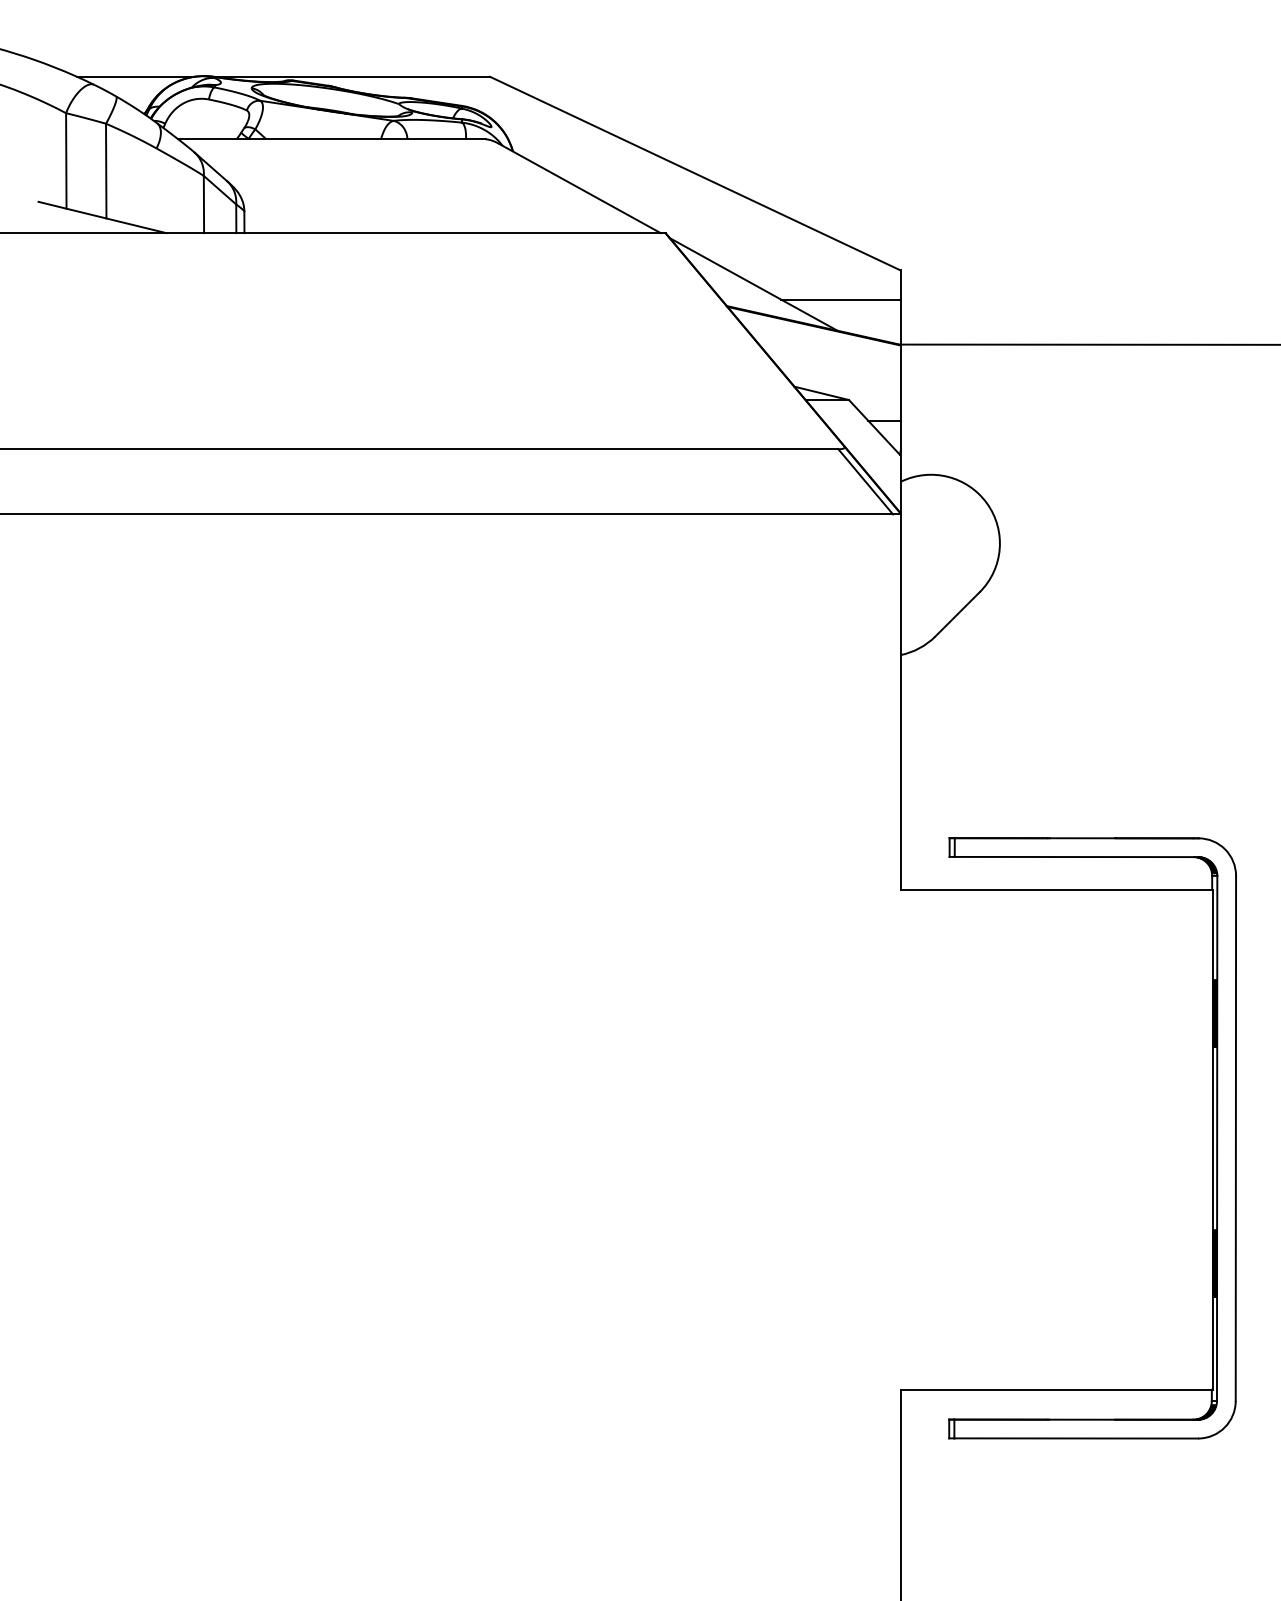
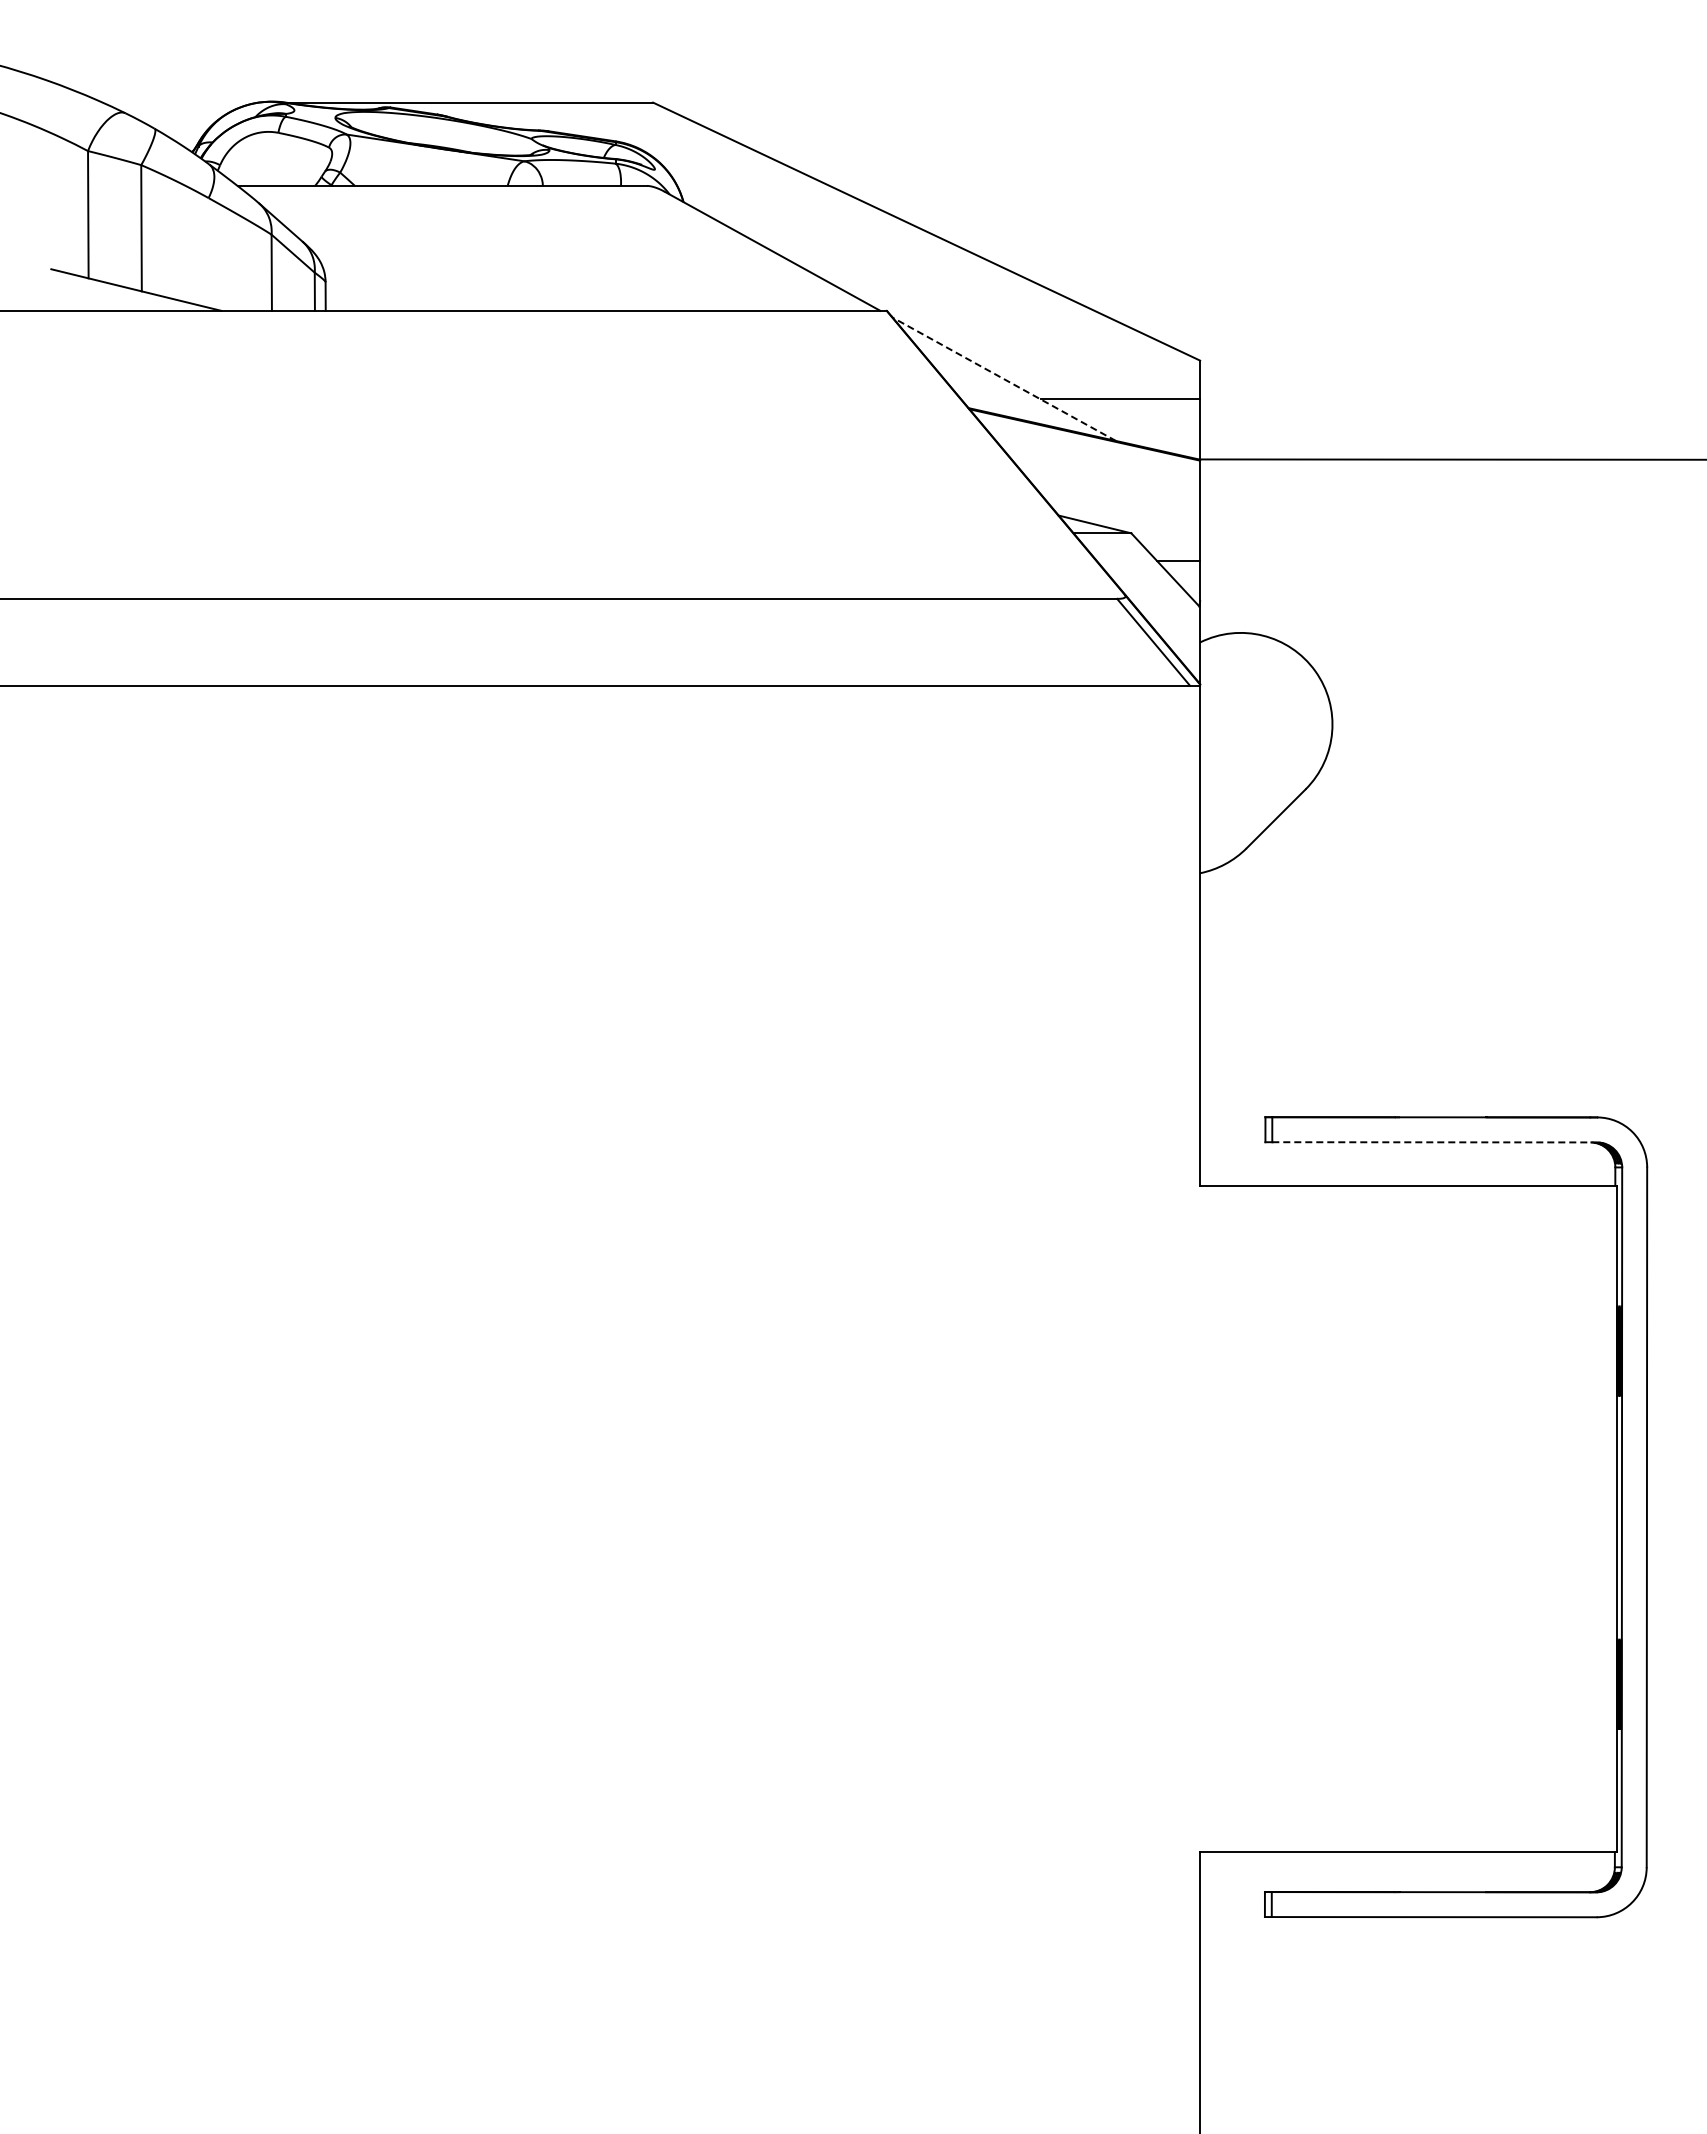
line: (135, 76) -> (180, 102), removed
line: (753, 284) -> (1004, 379), solid -> dashed
line: (1077, 857) -> (1435, 1142), solid -> dashed

